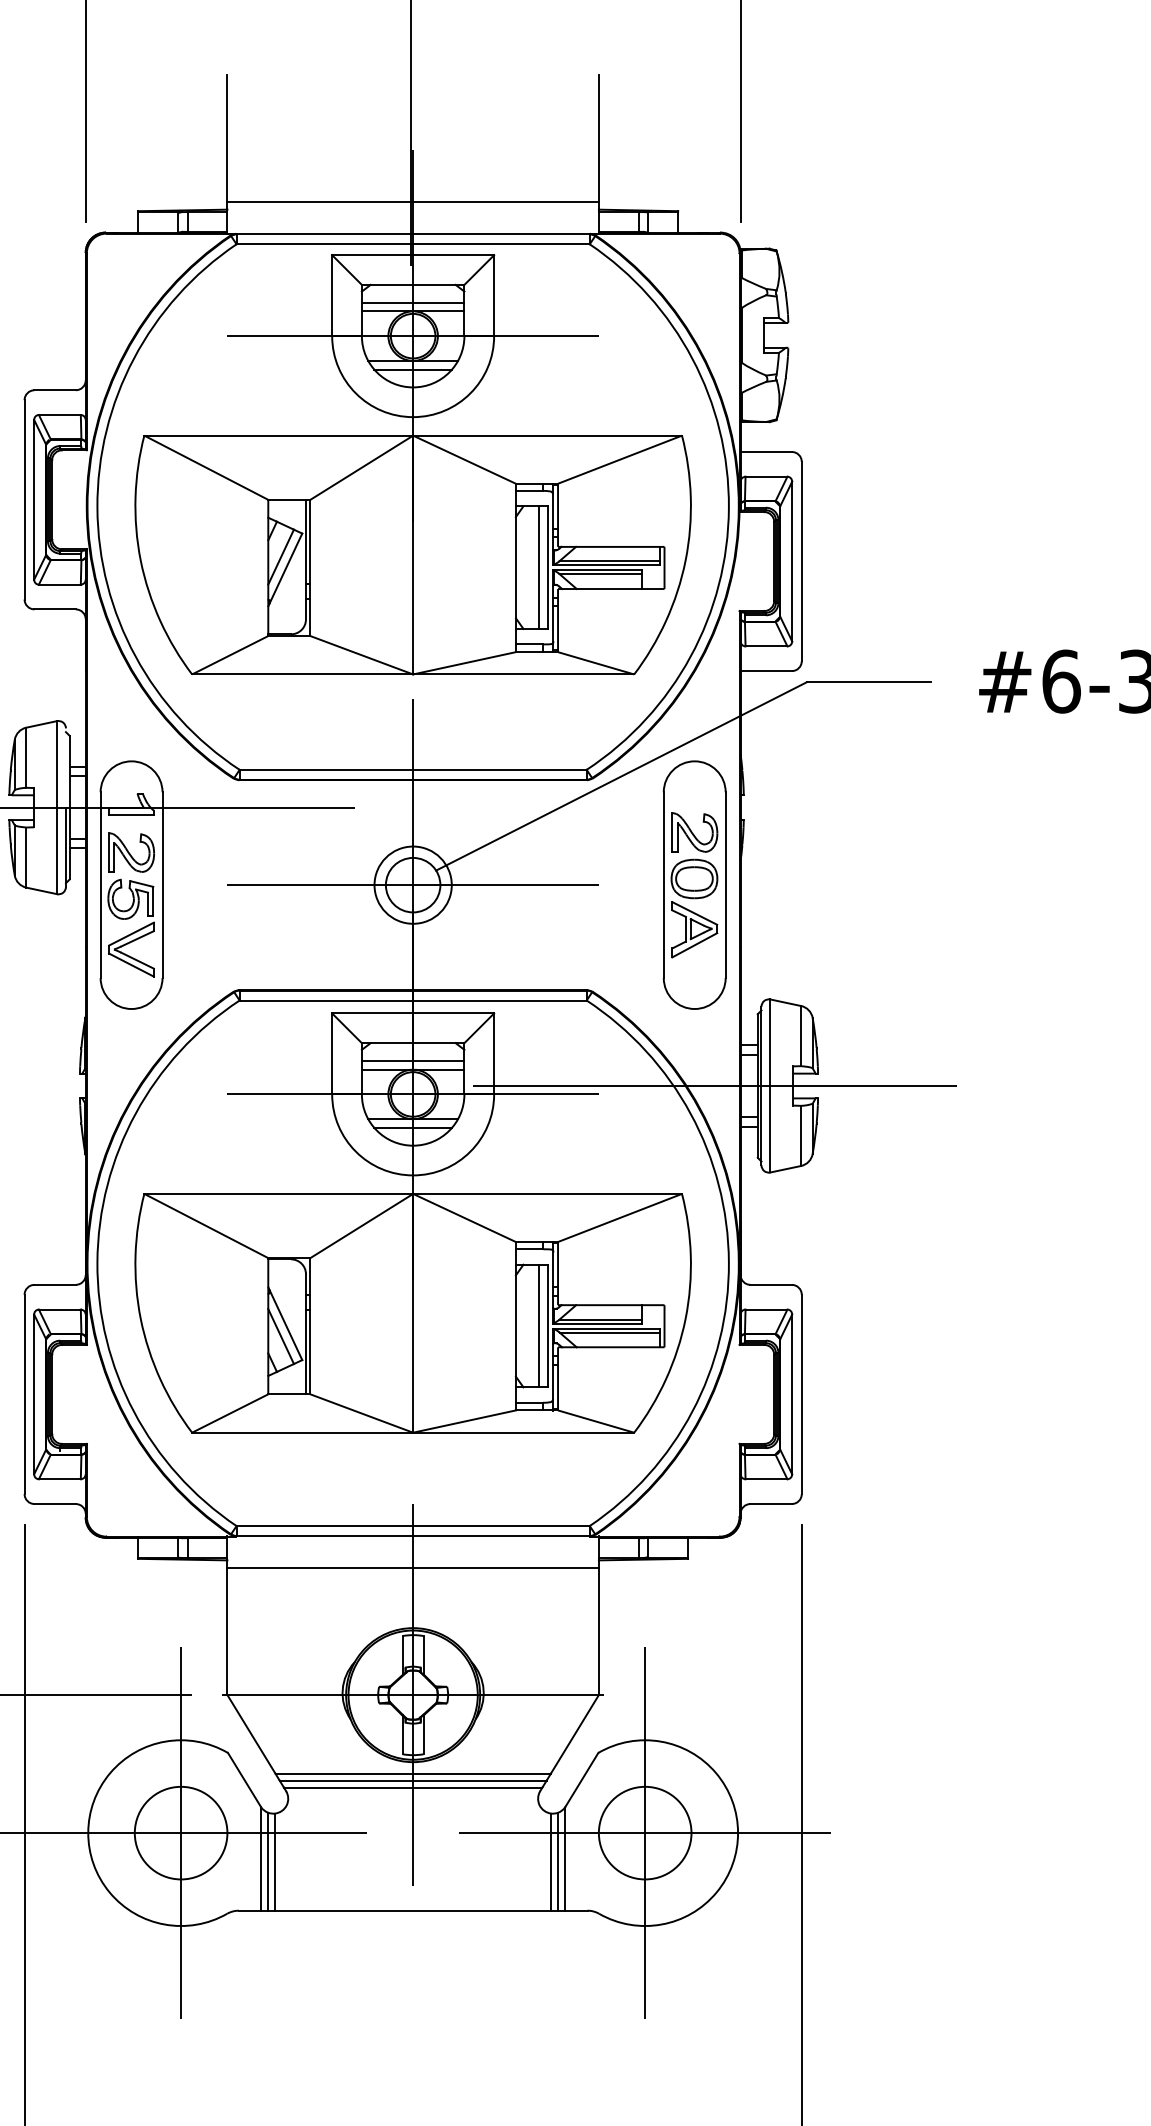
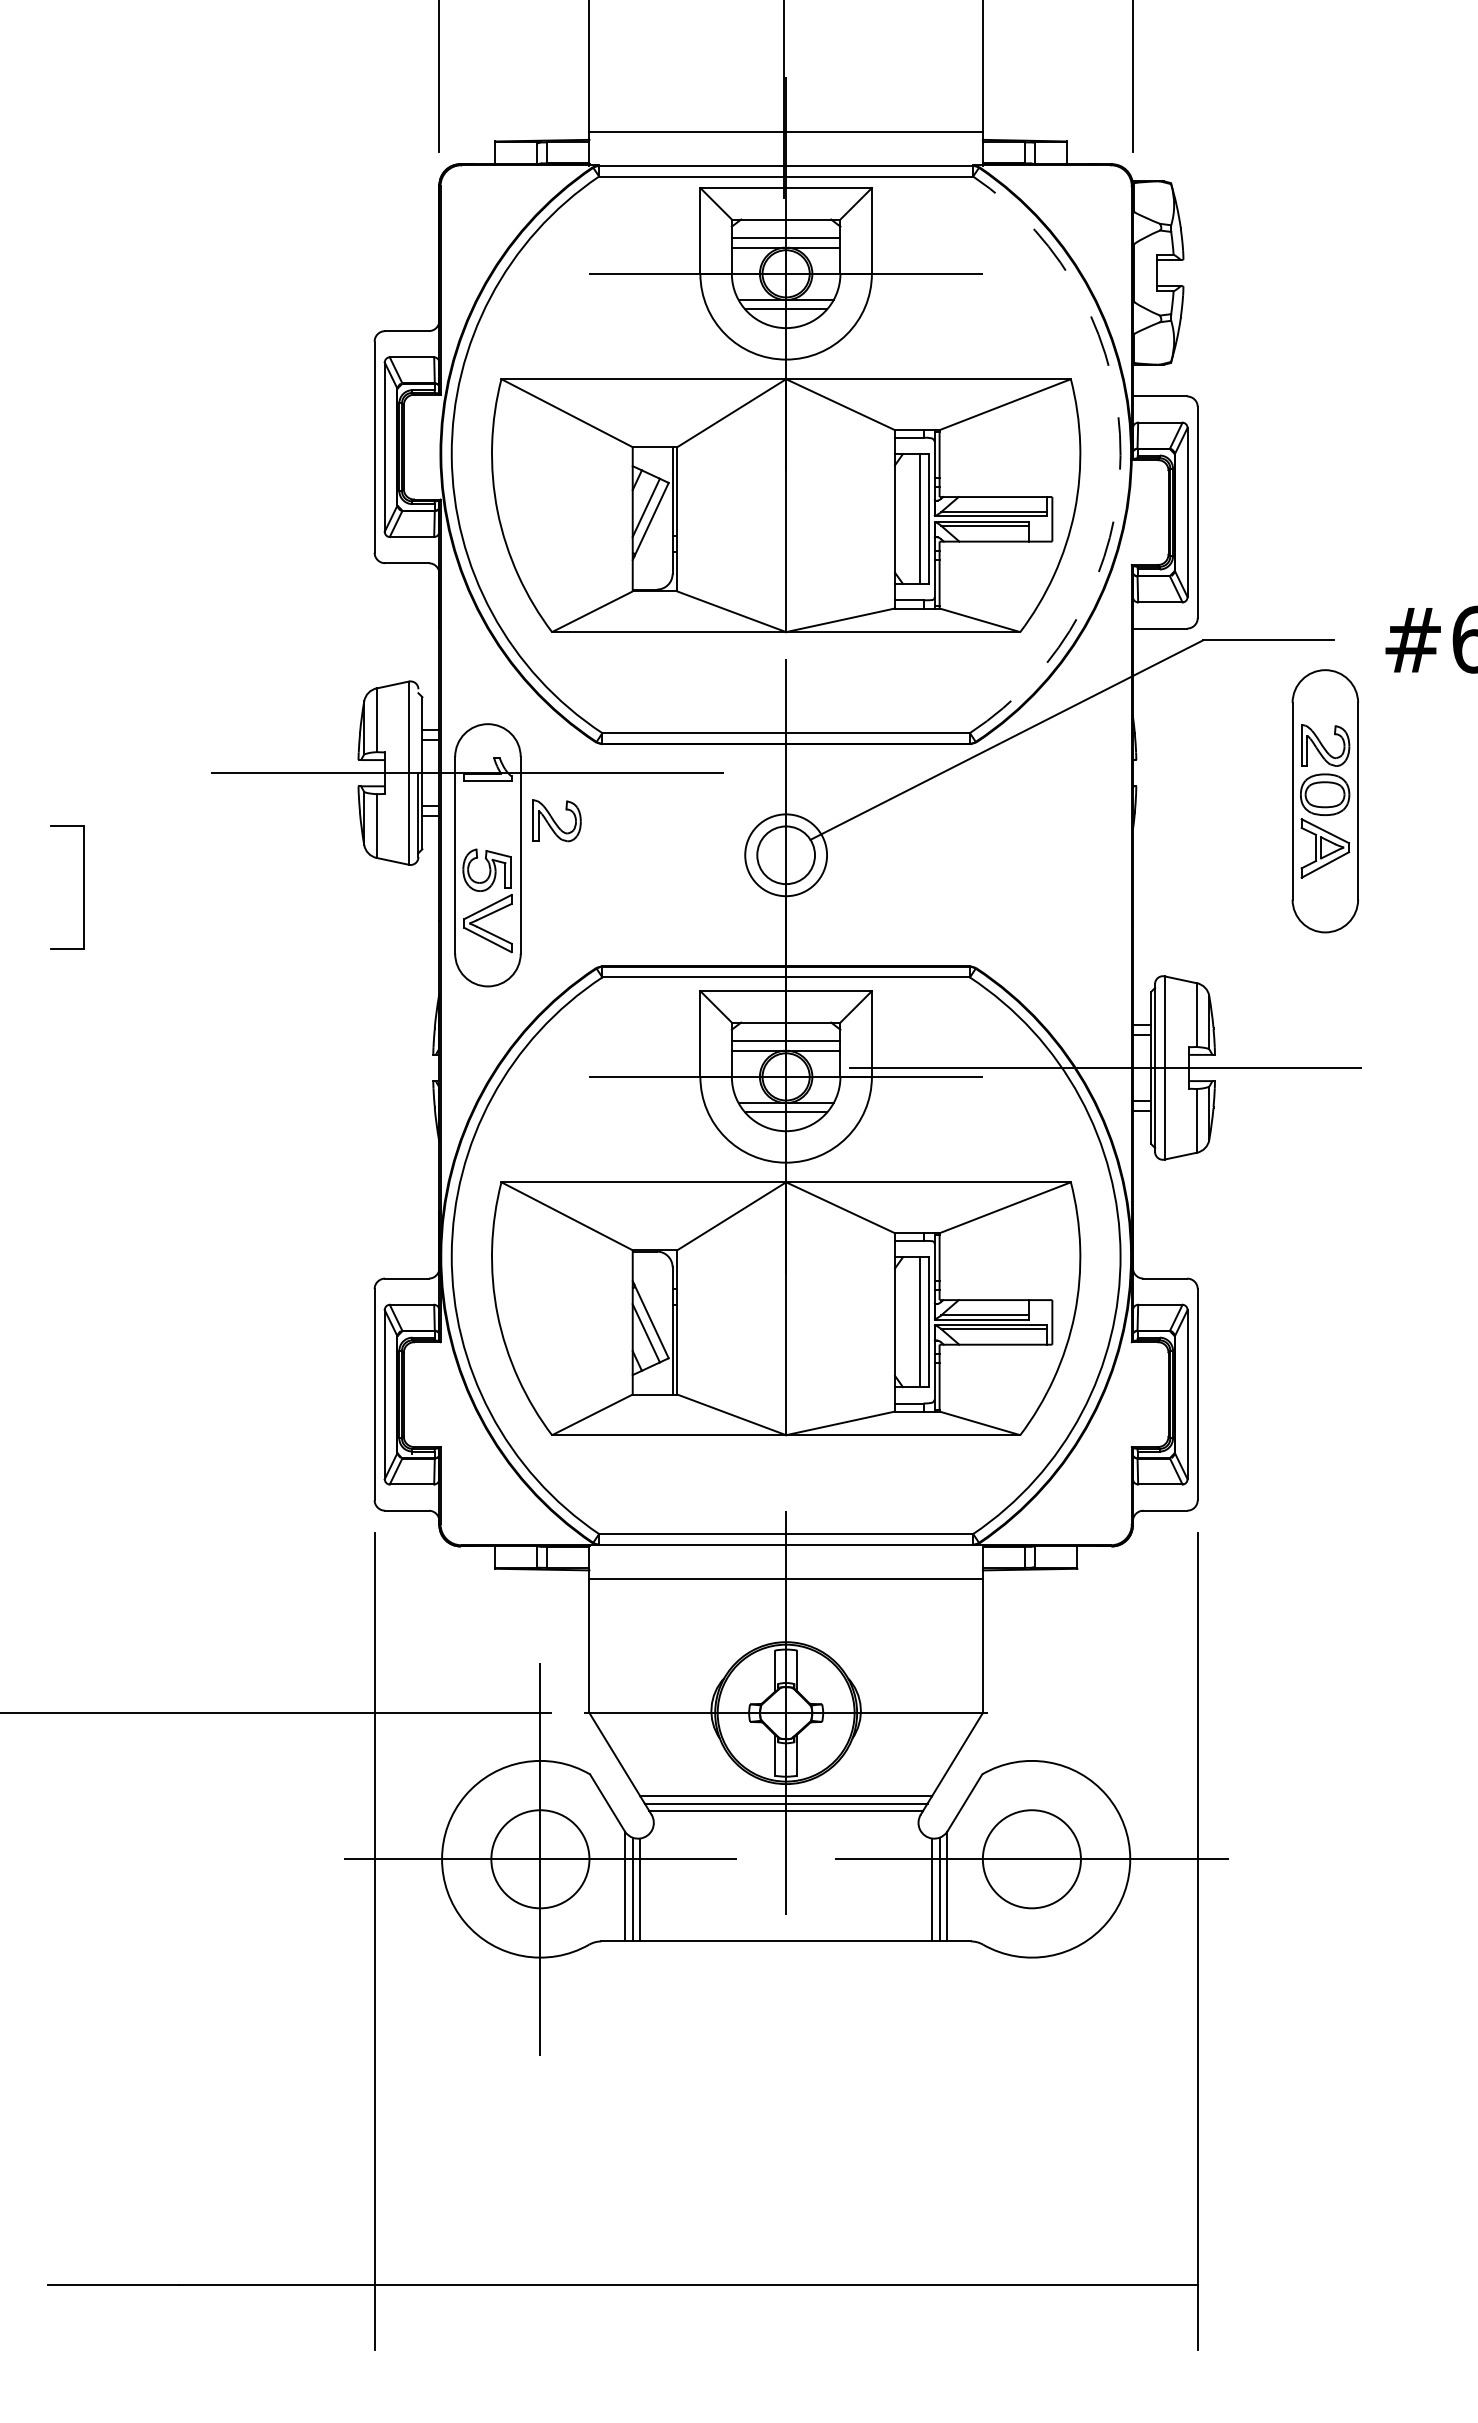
arc: (728, 507) -> (1120, 455), solid -> dashed
part: (131, 852) -> (556, 820), moved
line: (412, 885) -> (785, 855), removed
part: (693, 885) -> (1324, 801), moved
line: (644, 1832) -> (1031, 1858), removed

